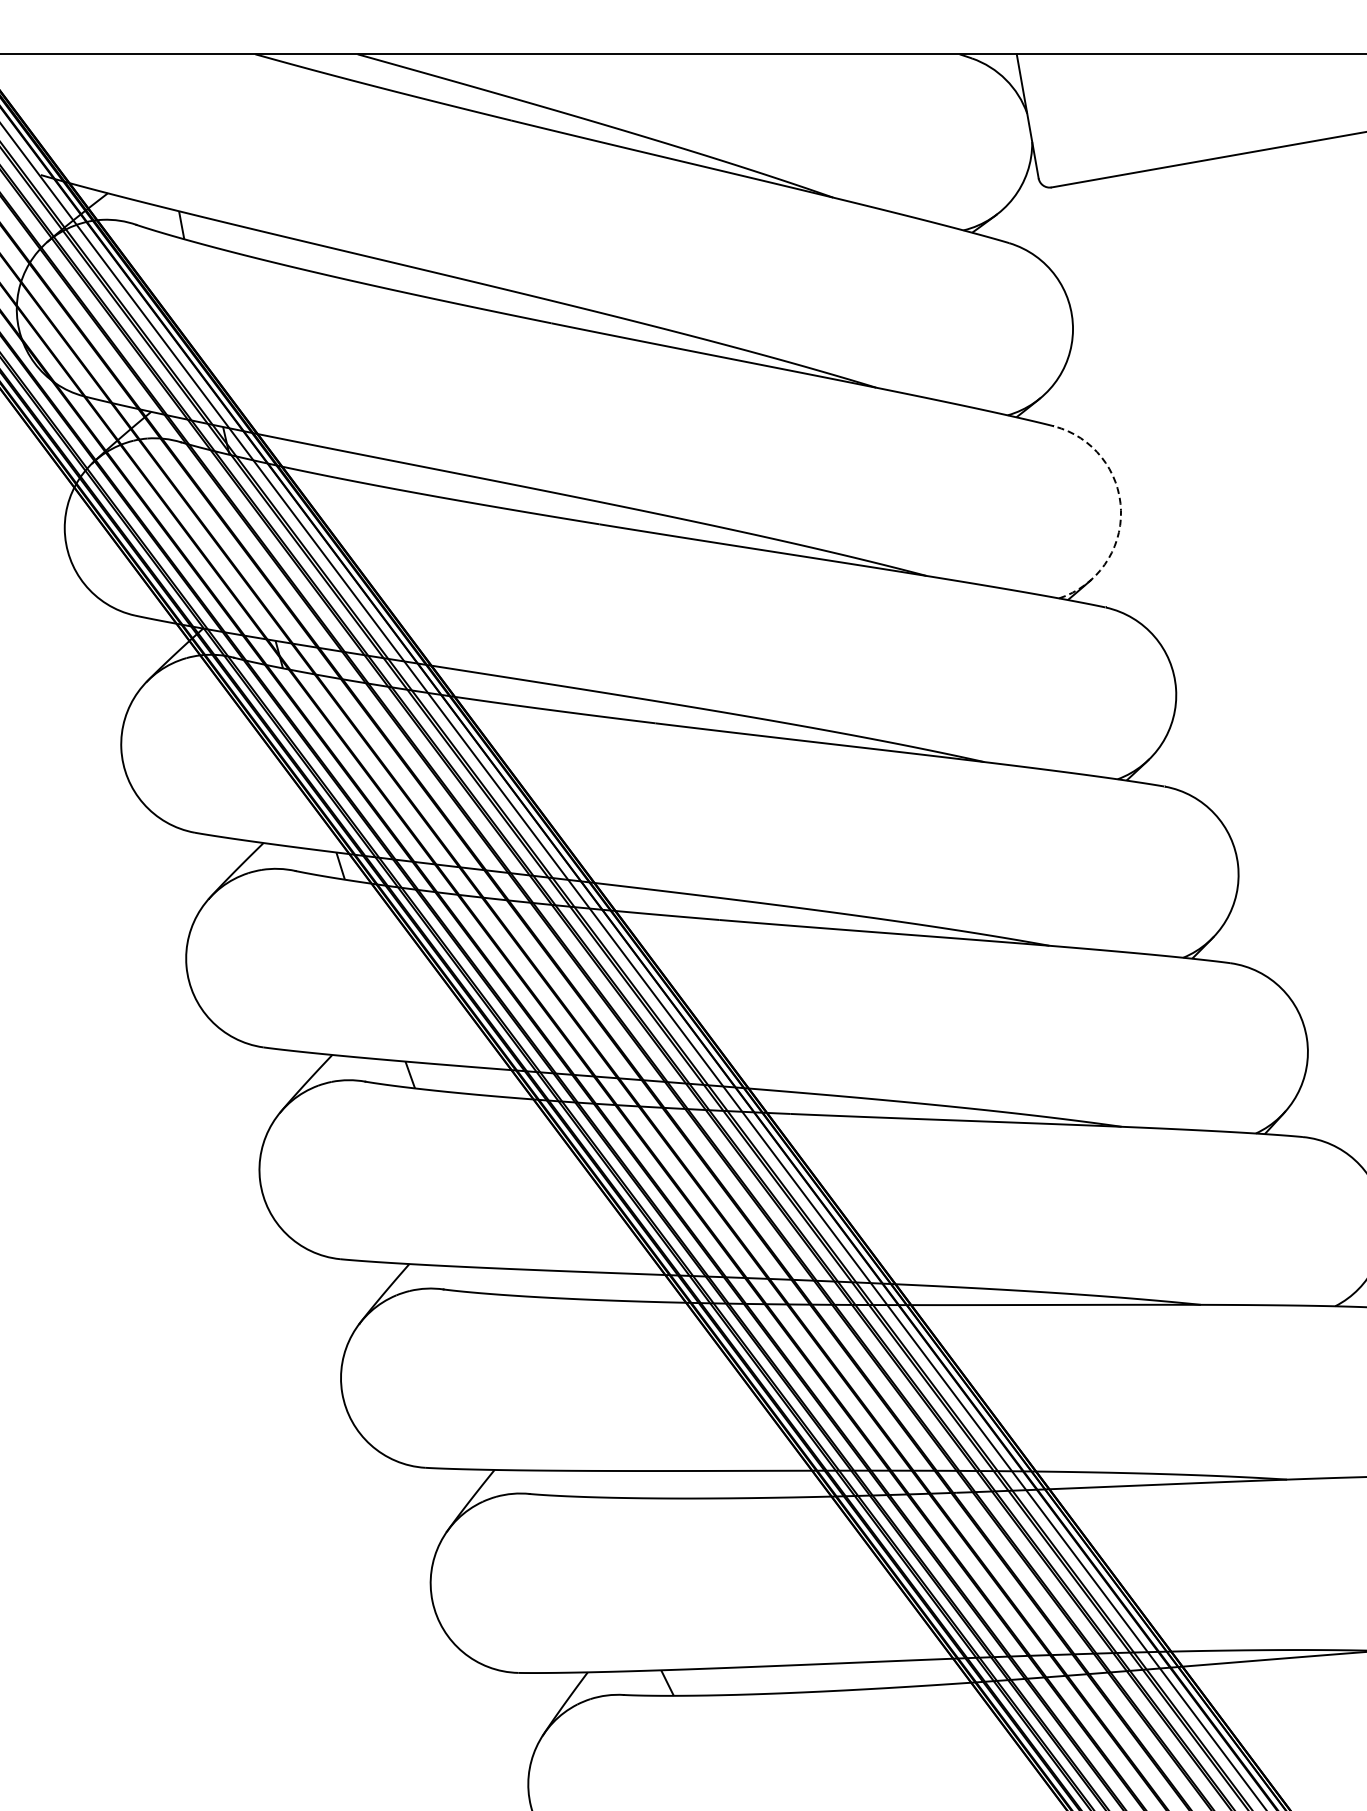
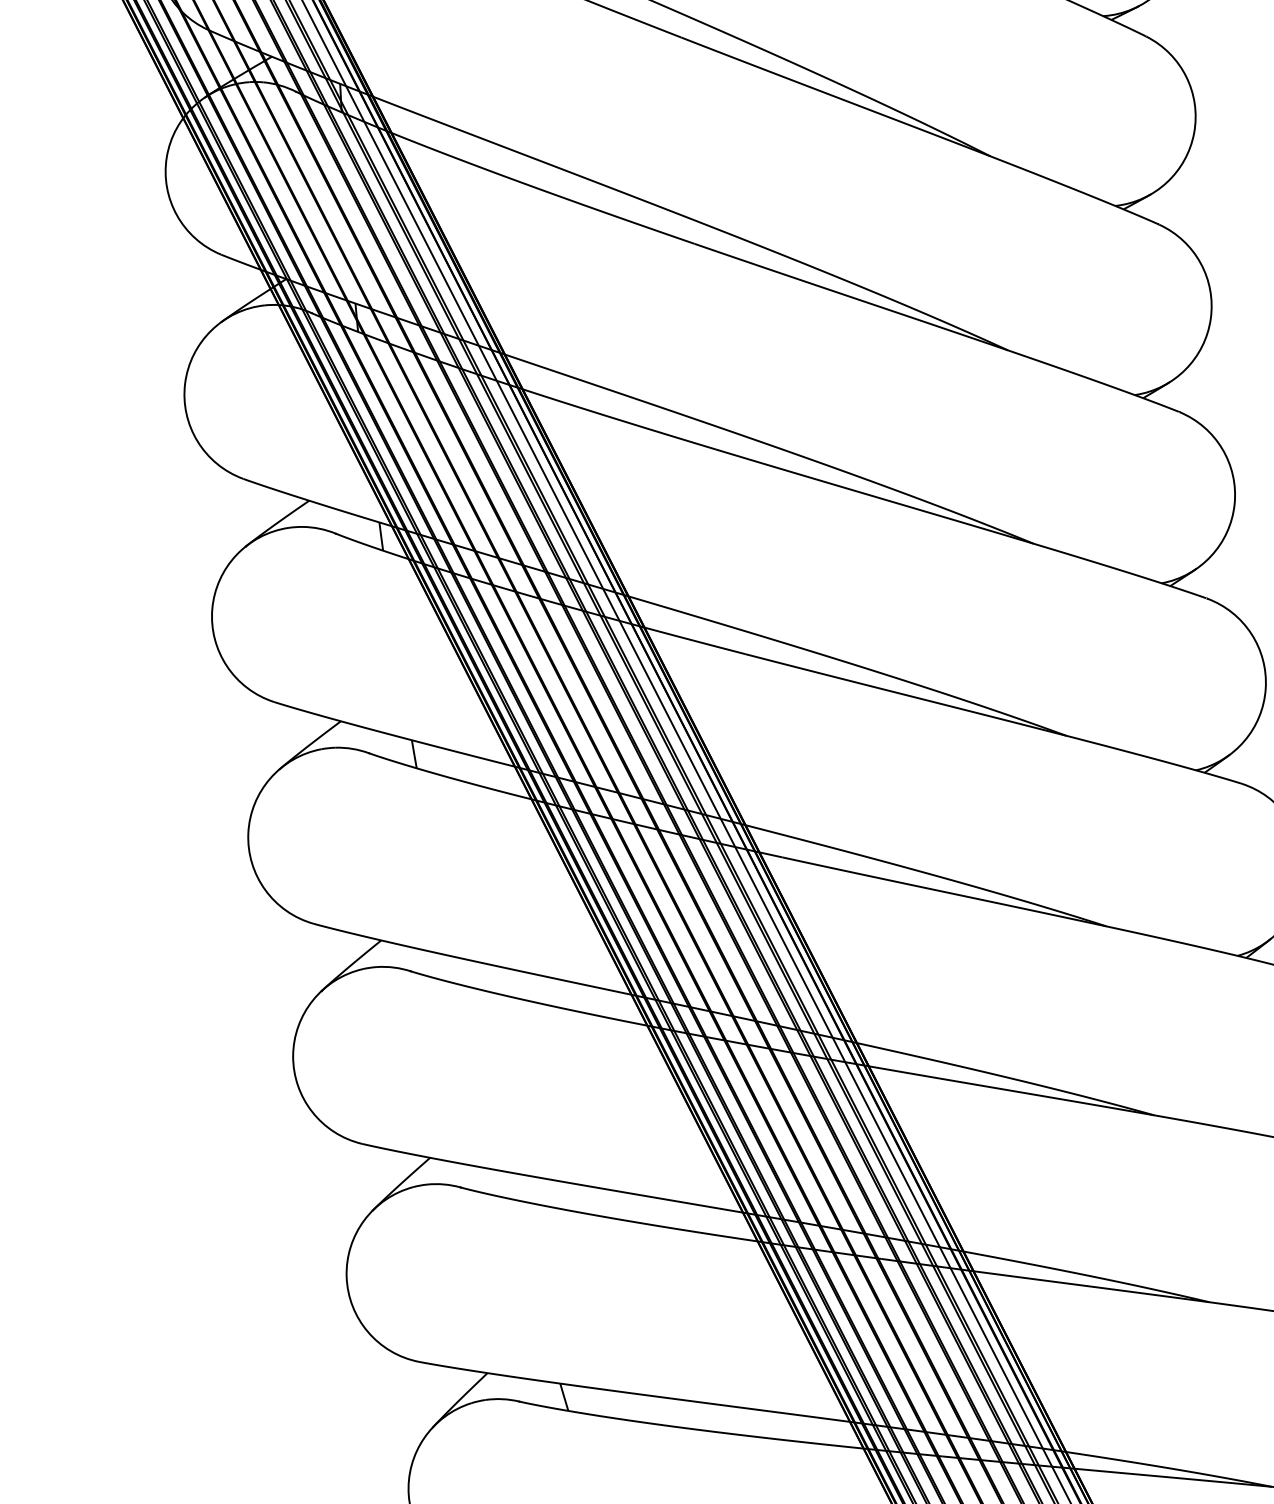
arc: (1121, 510) -> (1211, 319), dashed -> solid

